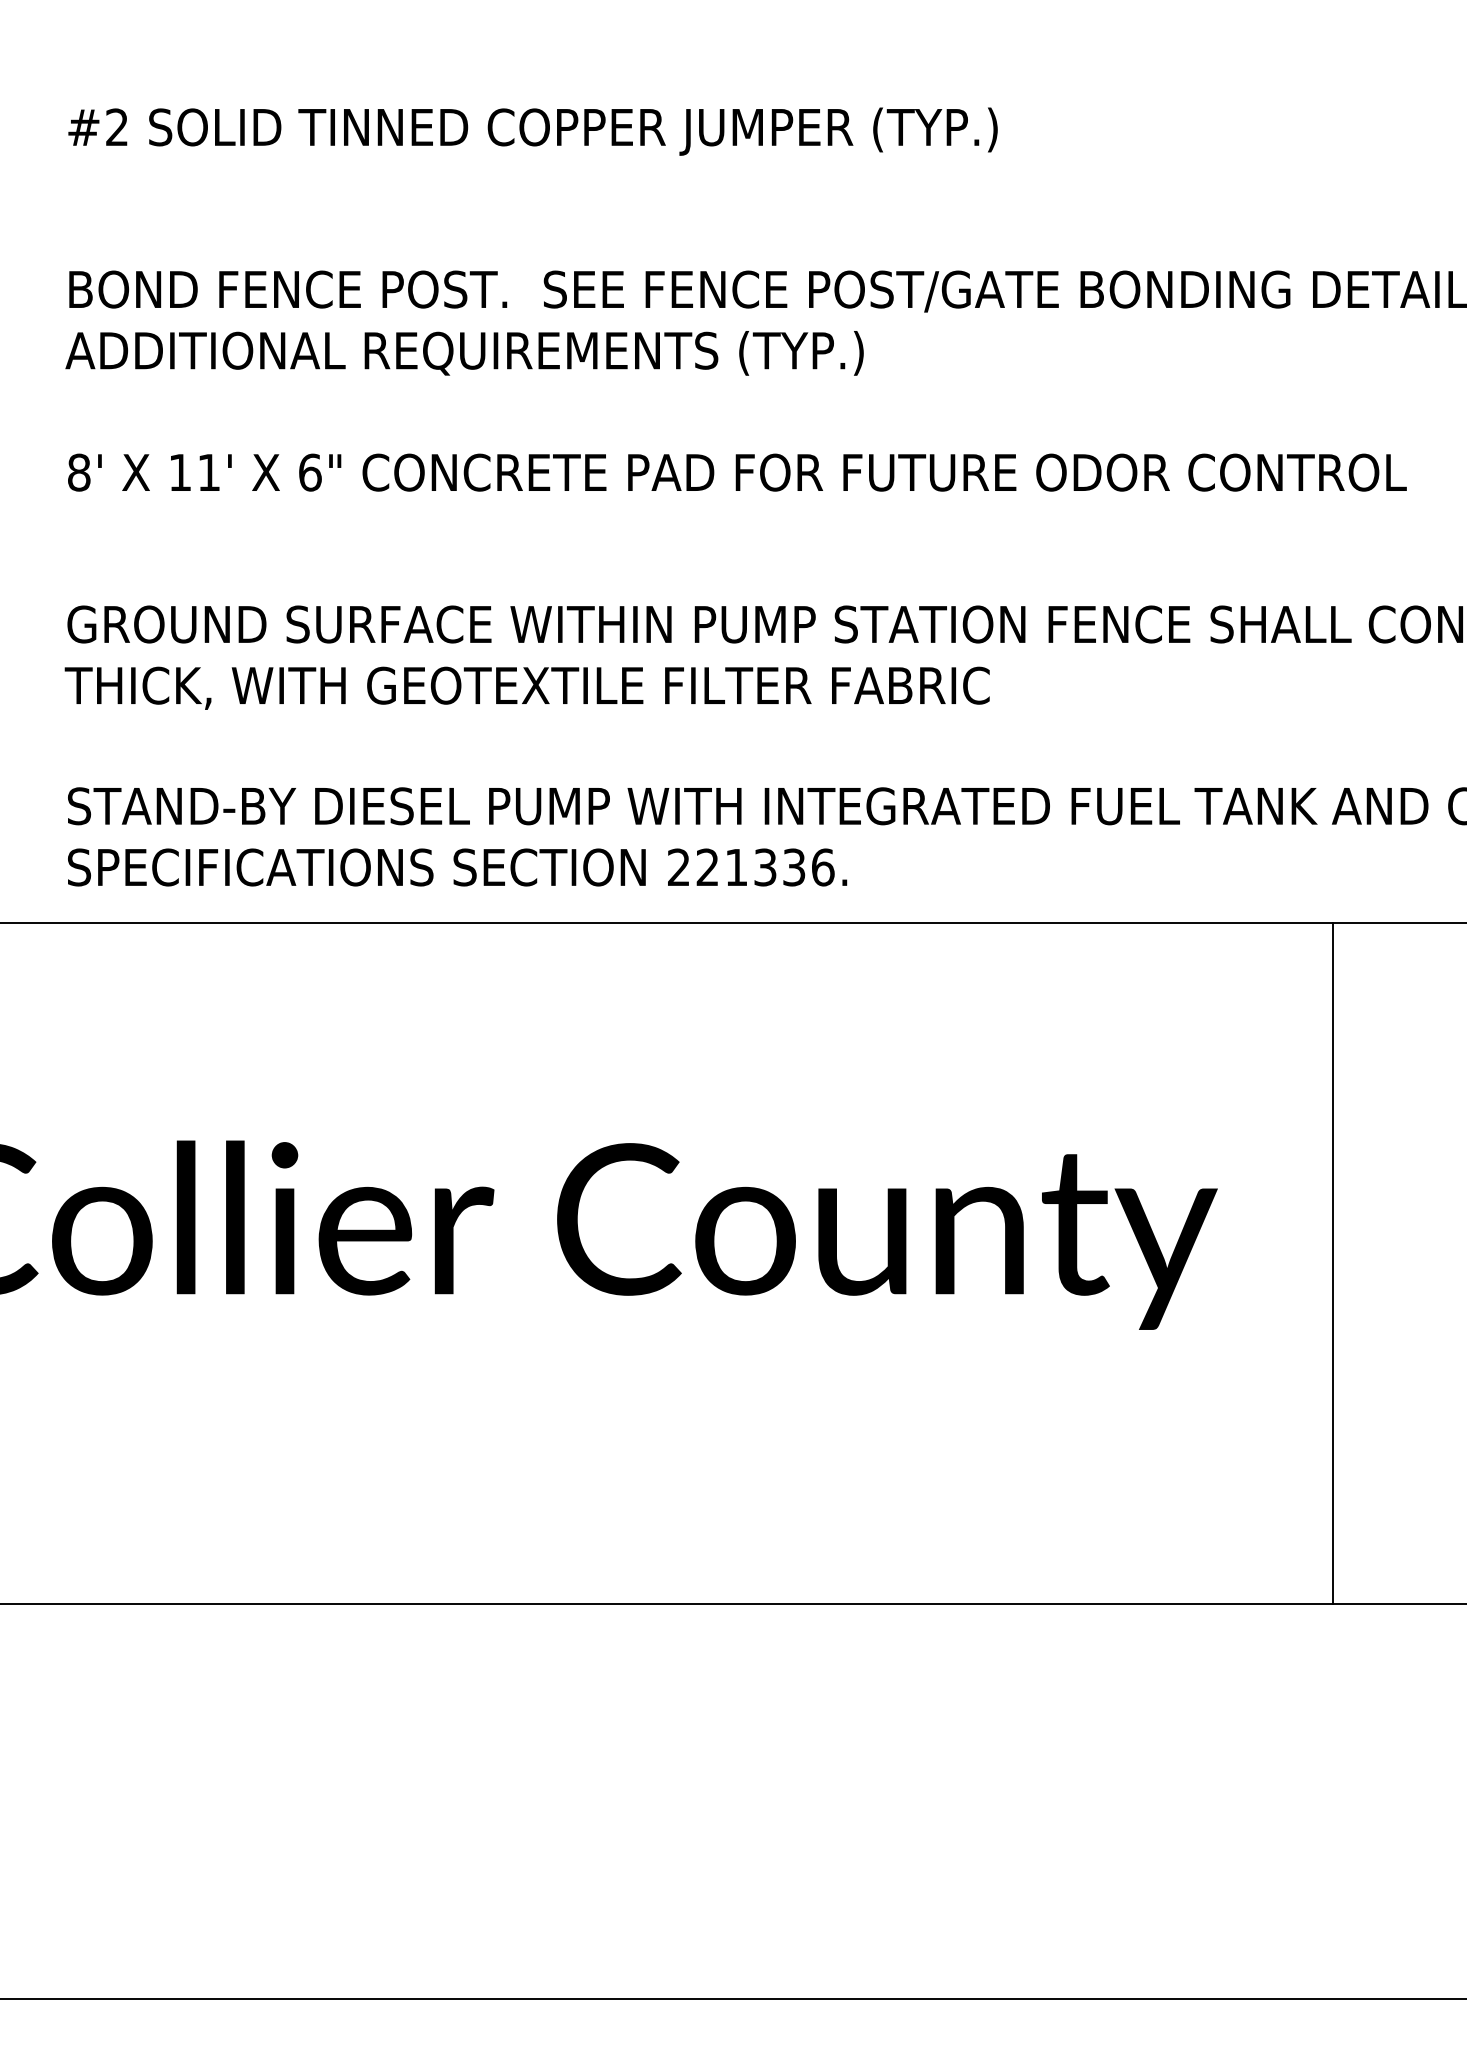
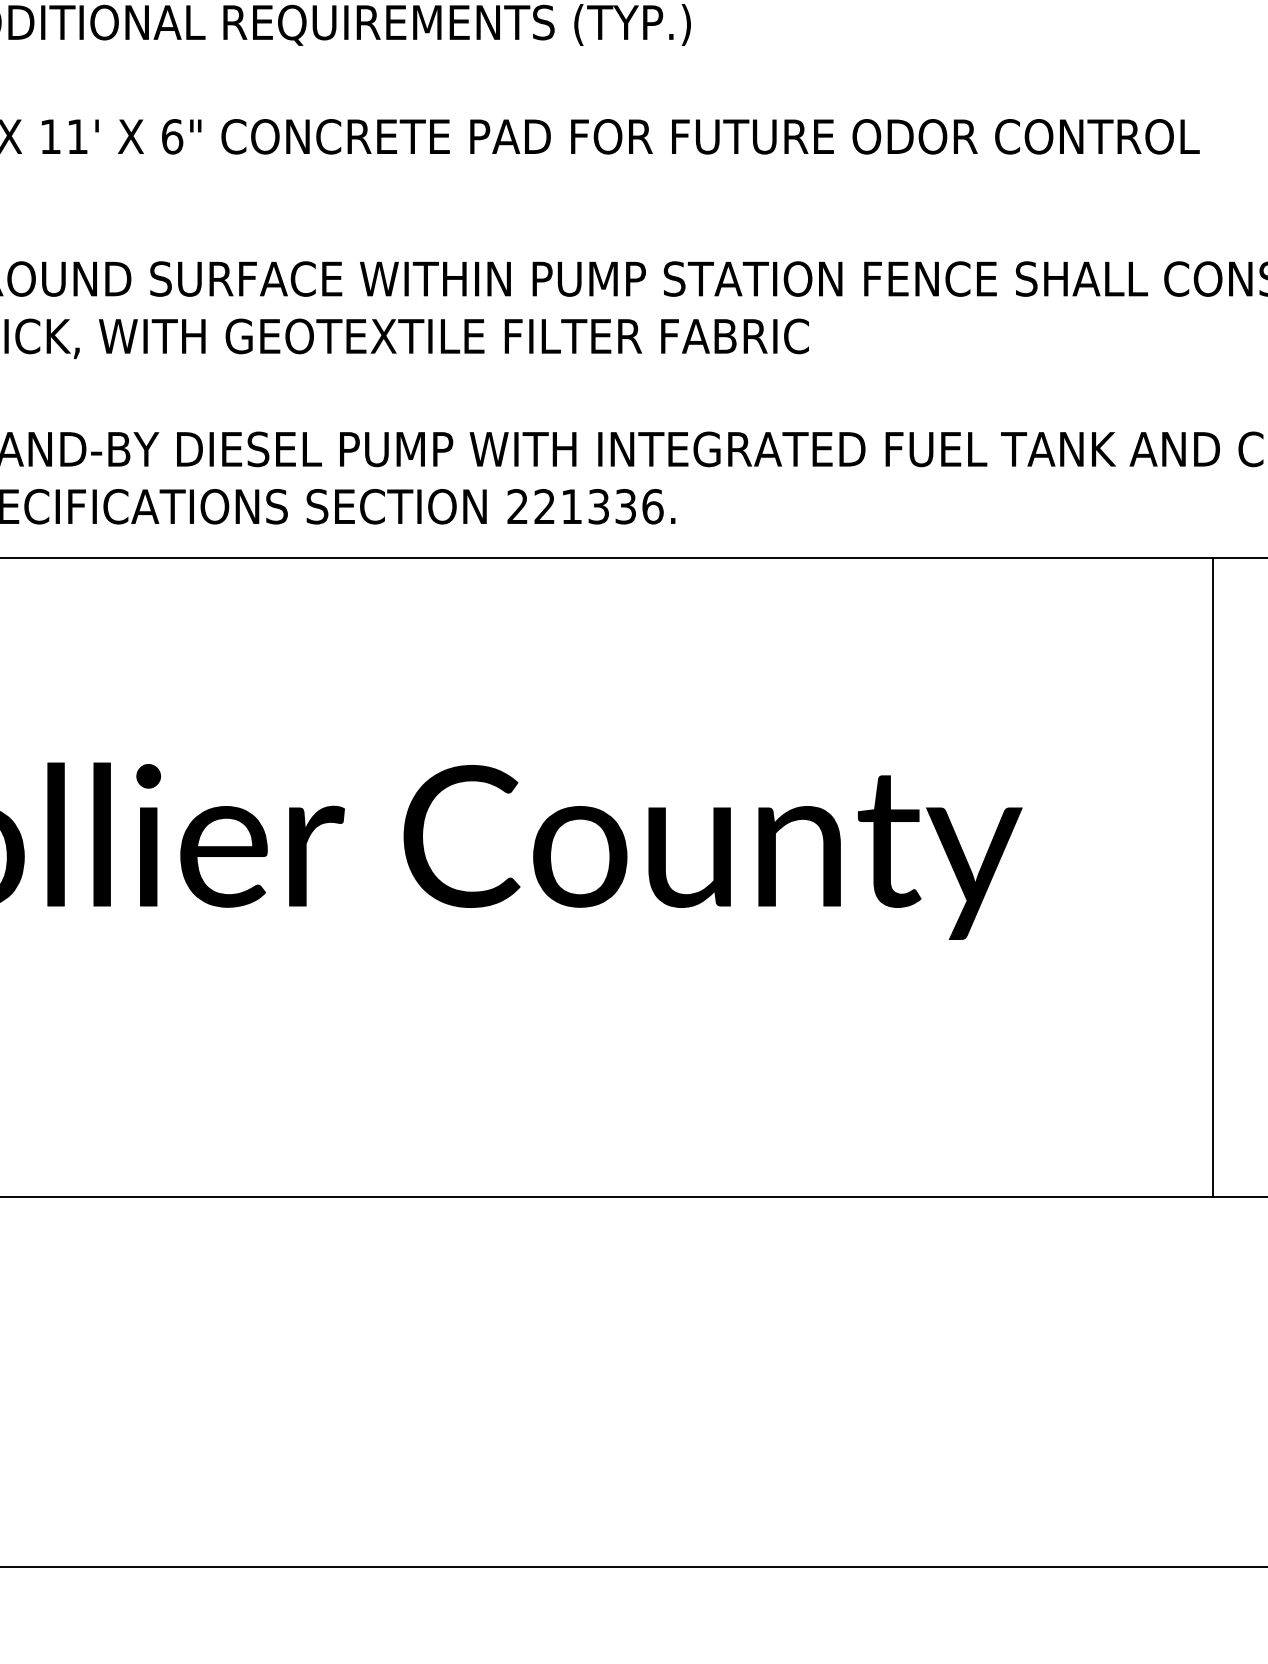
line: (1332, 1262) -> (1212, 876), moved

